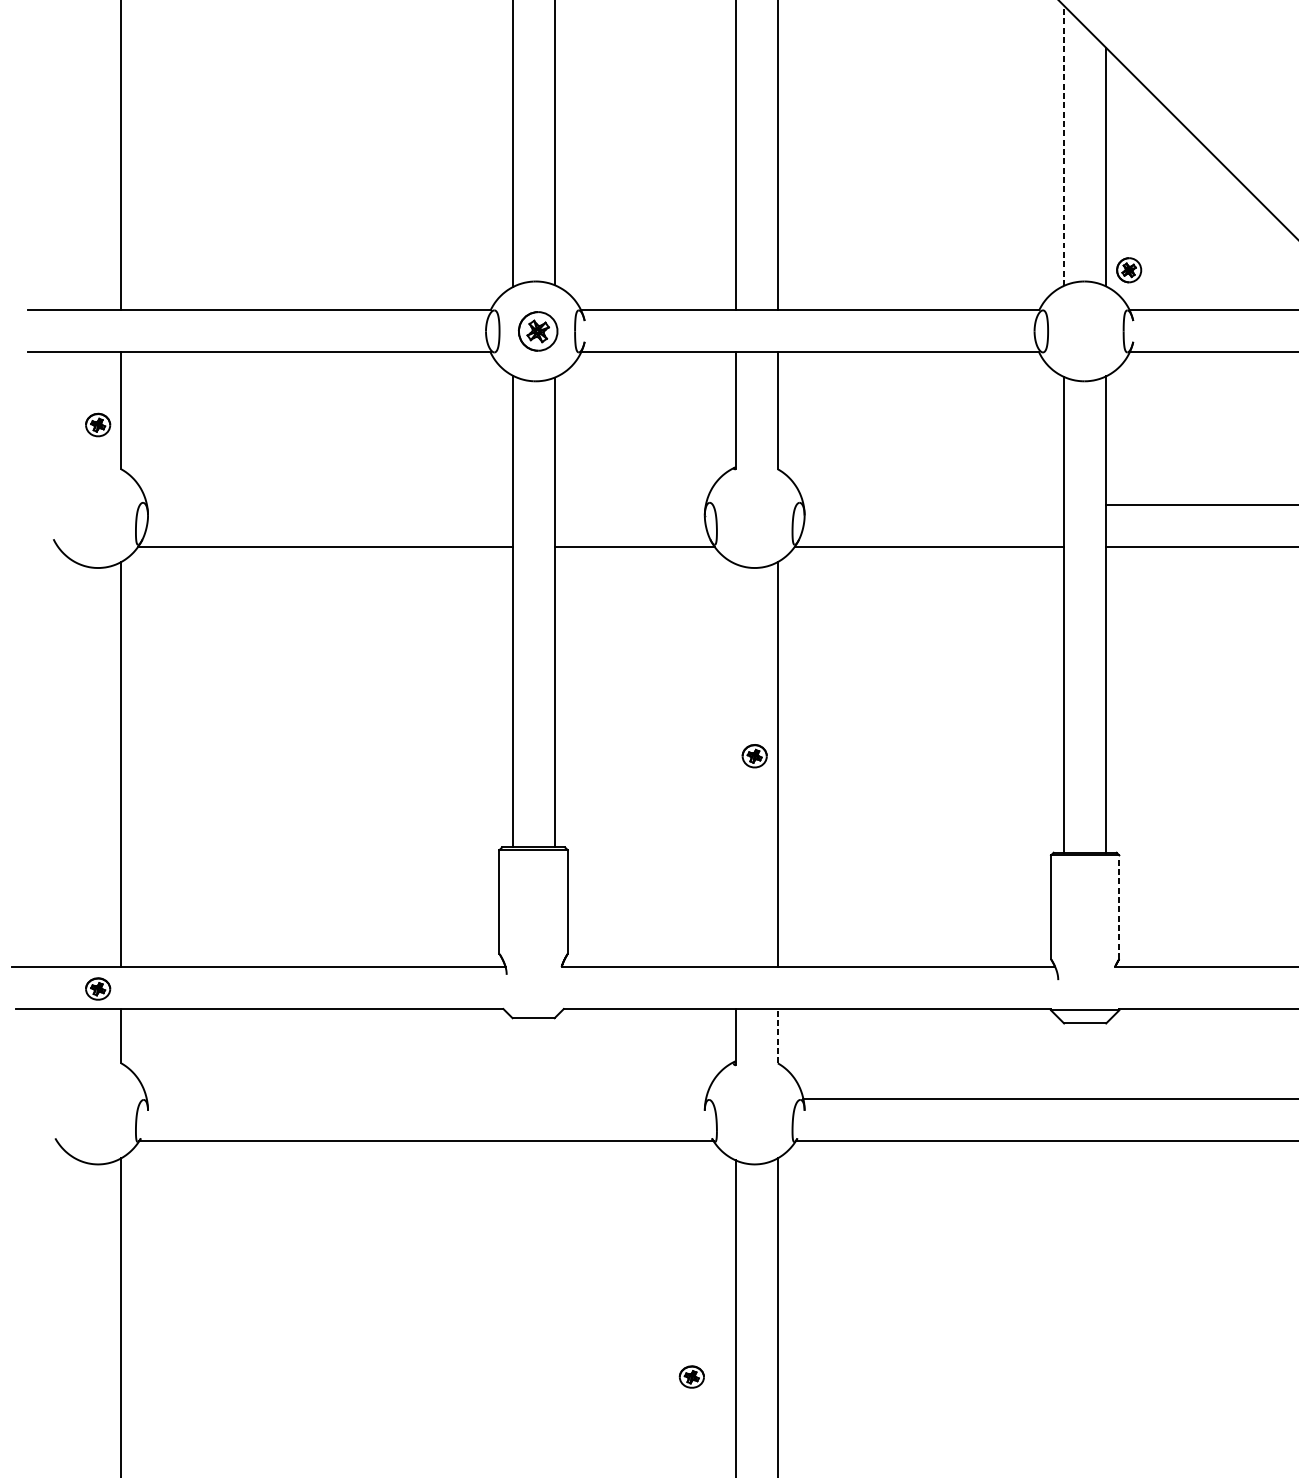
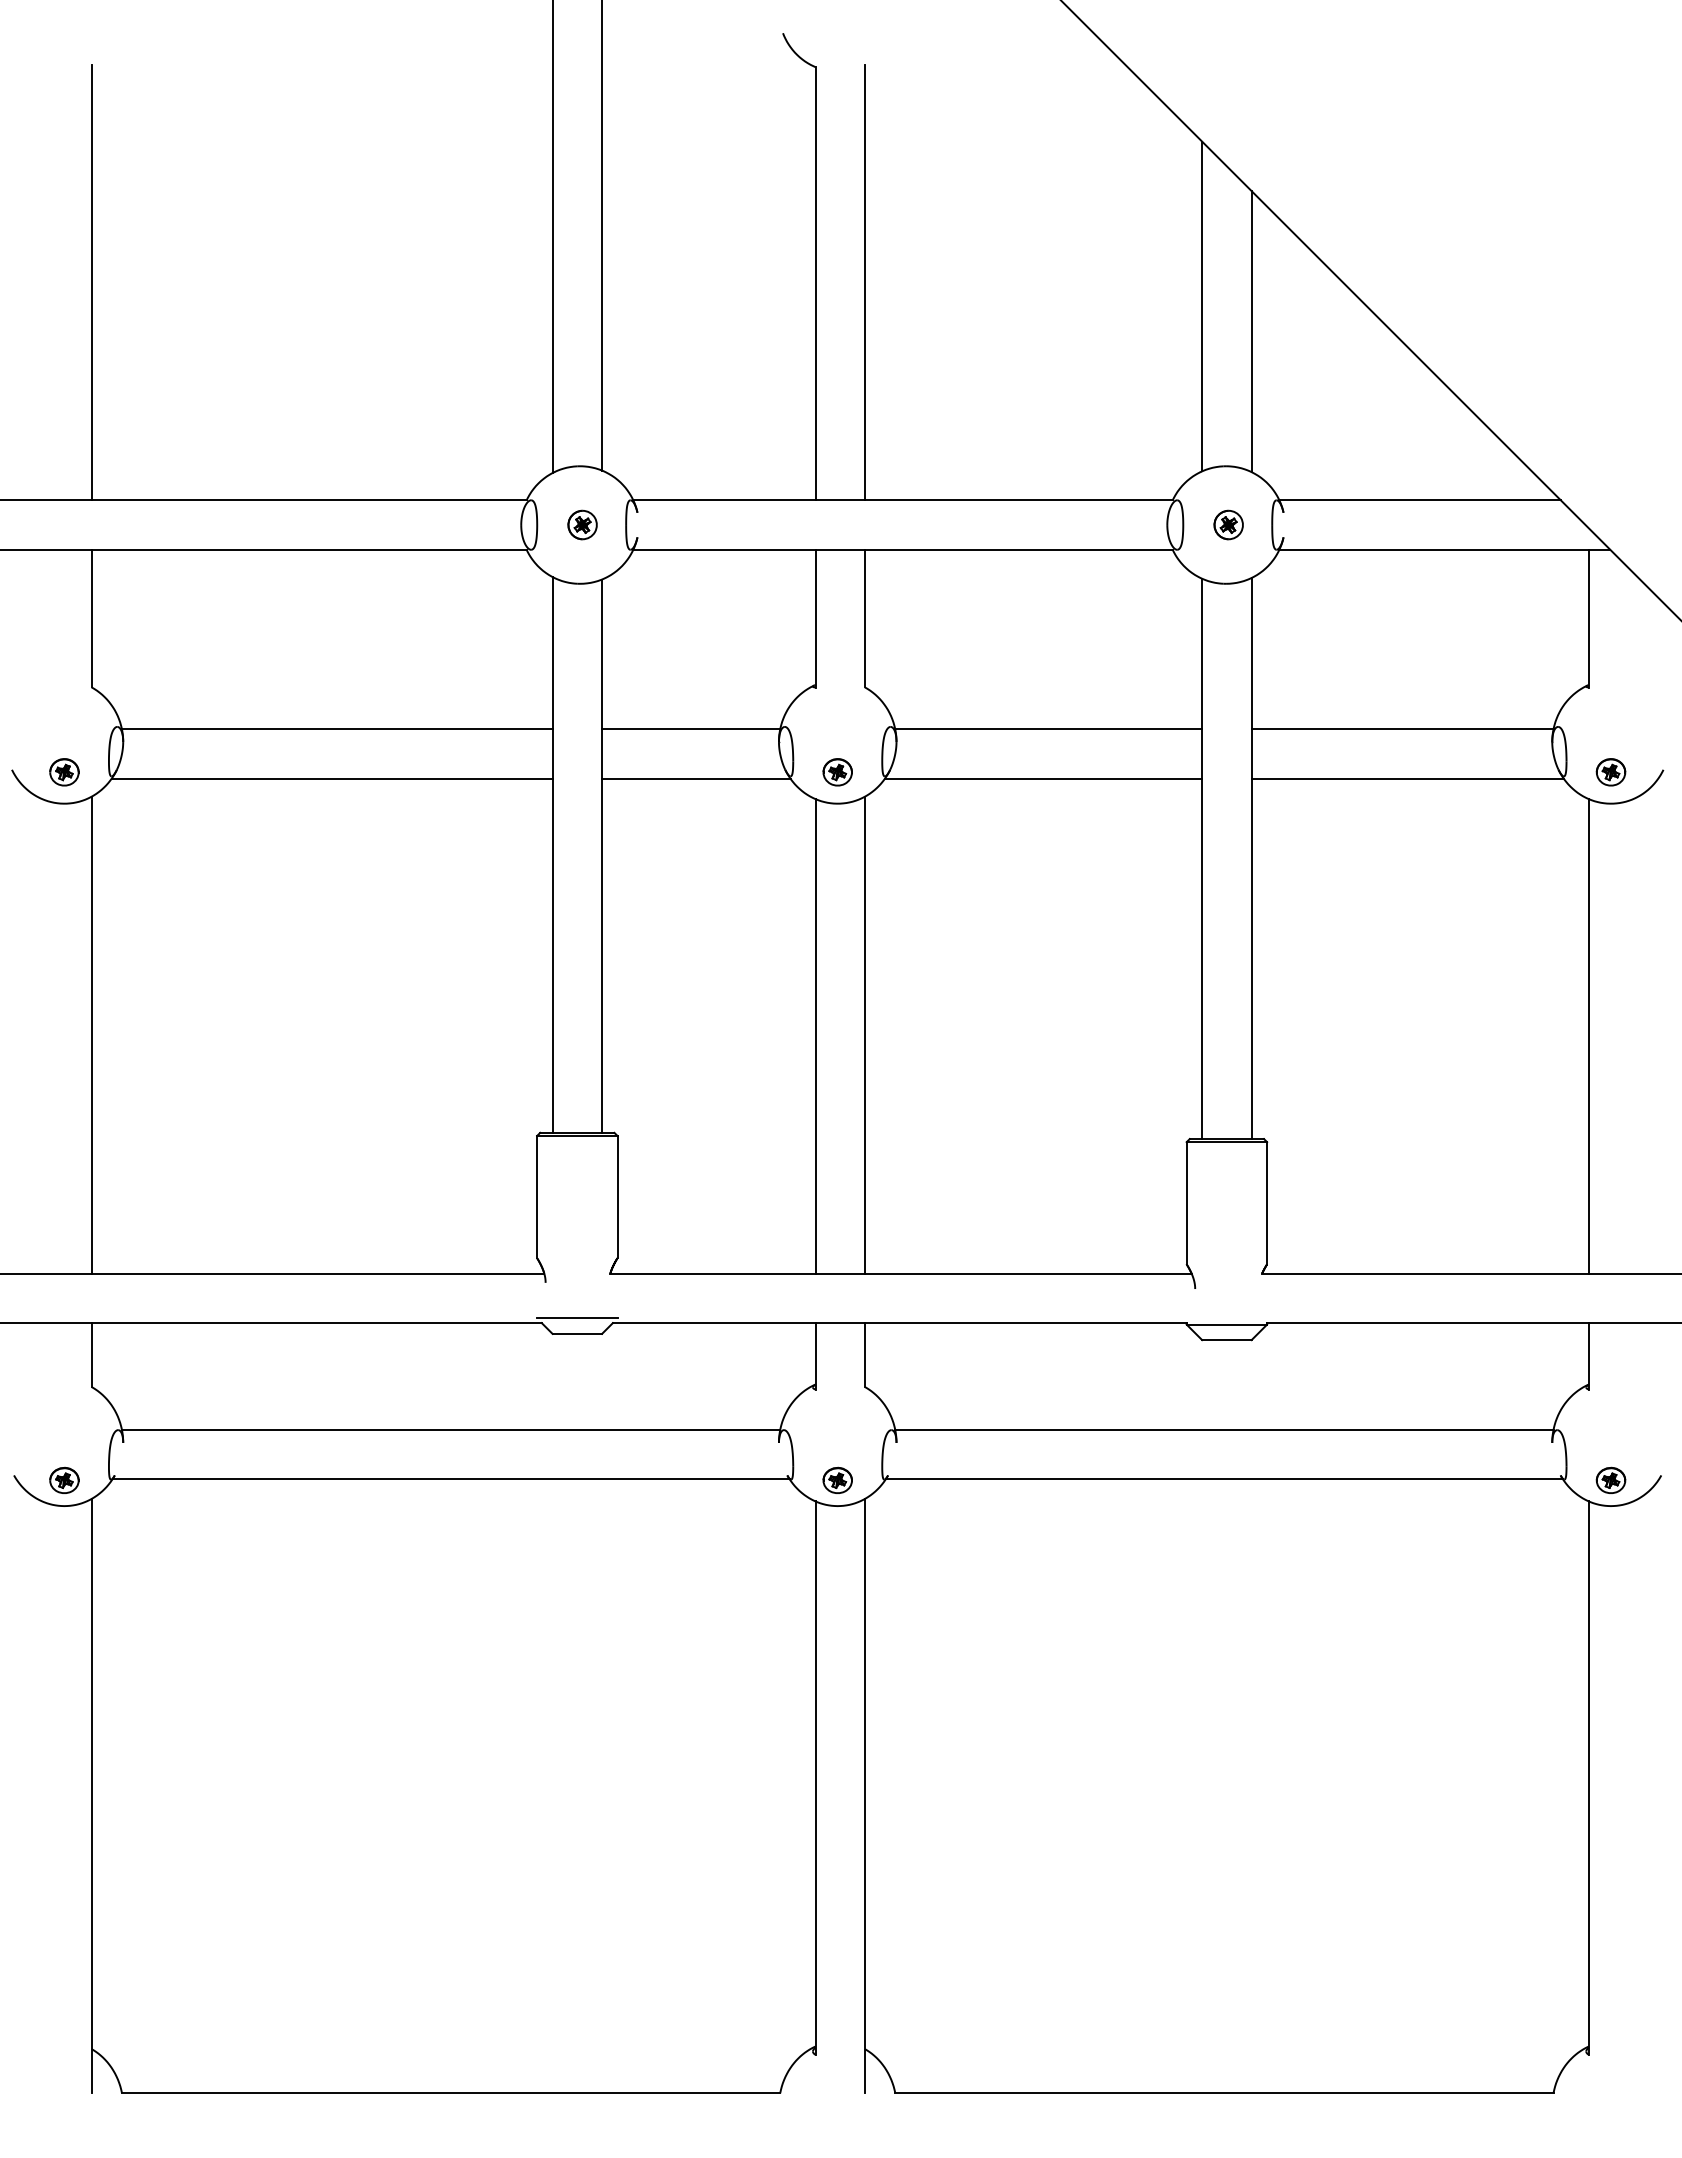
line: (1064, 145) -> (1202, 306), dashed -> solid
part: (1128, 269) -> (1228, 524), moved
part: (538, 330) -> (582, 524), size x0.62
part: (98, 425) -> (64, 772), moved
line: (329, 505) -> (336, 729), added
line: (630, 505) -> (691, 729), added
line: (933, 505) -> (1048, 729), added
part: (754, 756) -> (837, 772), moved
line: (735, 765) -> (815, 1036), added
line: (1119, 906) -> (1267, 1202), dashed -> solid
part: (98, 988) -> (64, 1479), moved
line: (533, 1005) -> (577, 1318), added
line: (778, 1036) -> (865, 1355), dashed -> solid
line: (425, 1099) -> (450, 1429), added
part: (691, 1376) -> (837, 1479), moved

